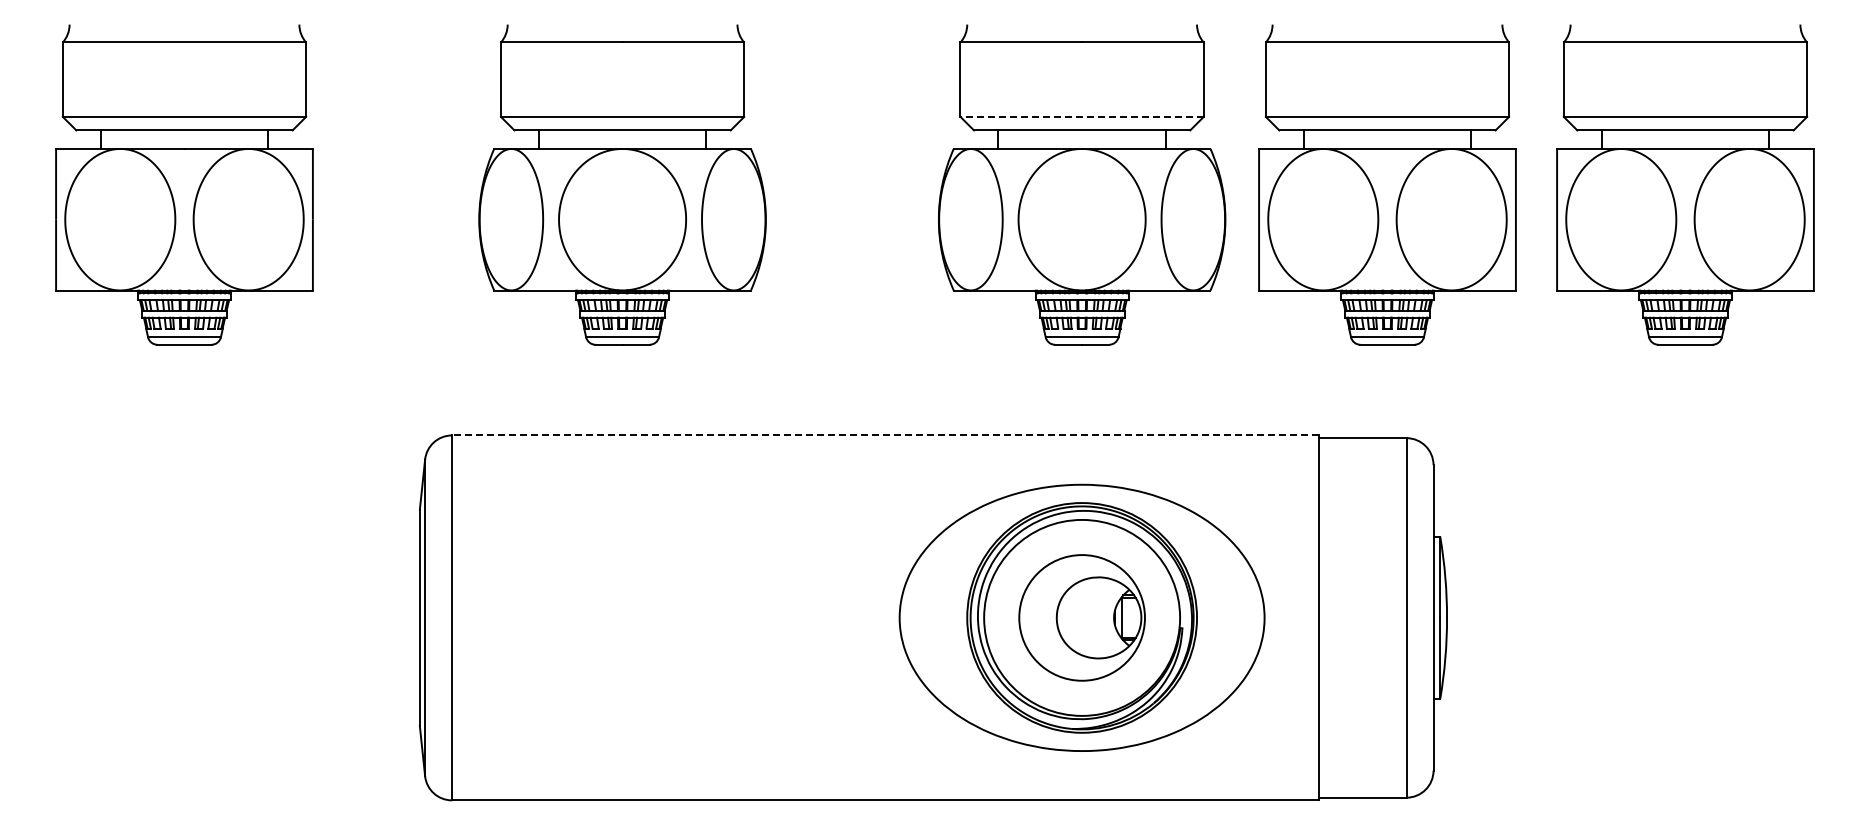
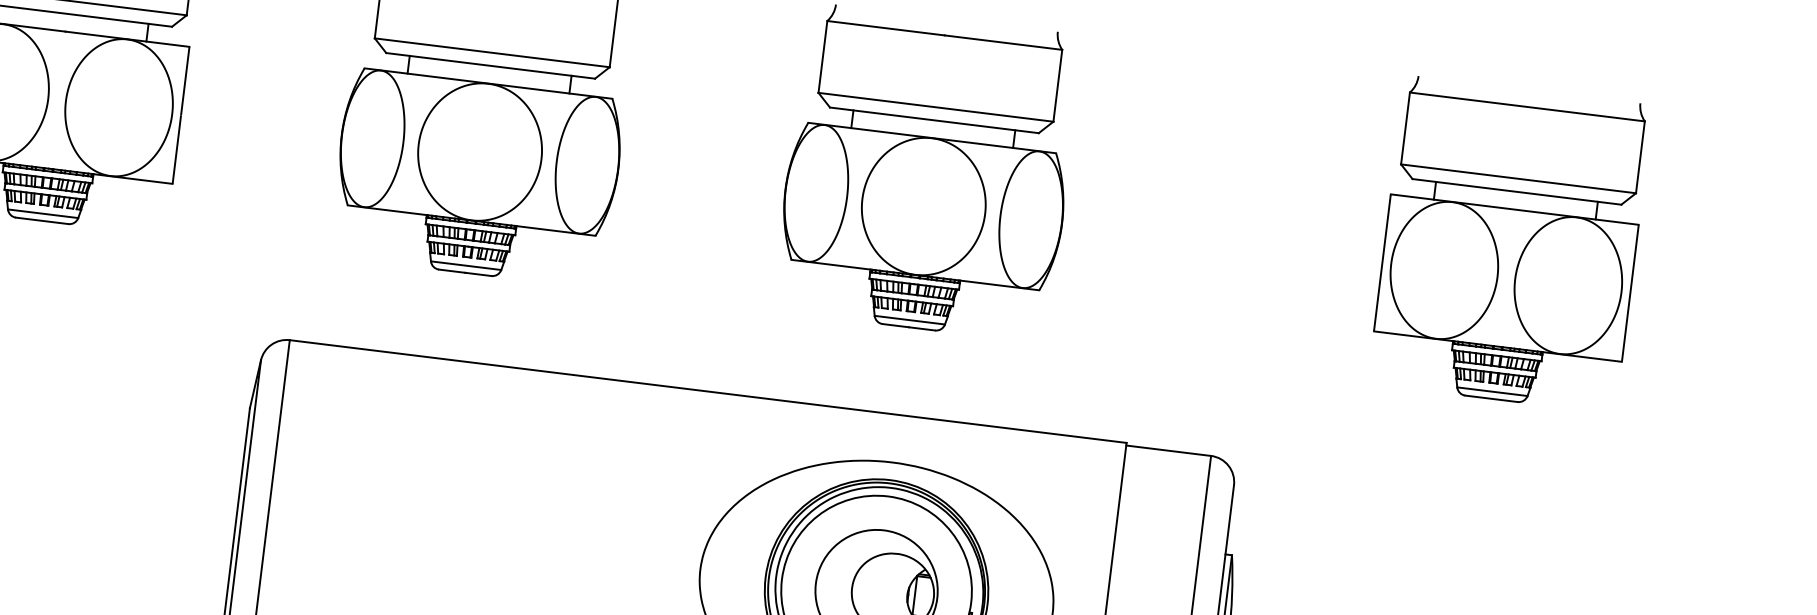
line: (1082, 116) -> (936, 106), dashed -> solid
part: (1387, 184) -> (1222, 208), removed
line: (884, 435) -> (707, 391), dashed -> solid

